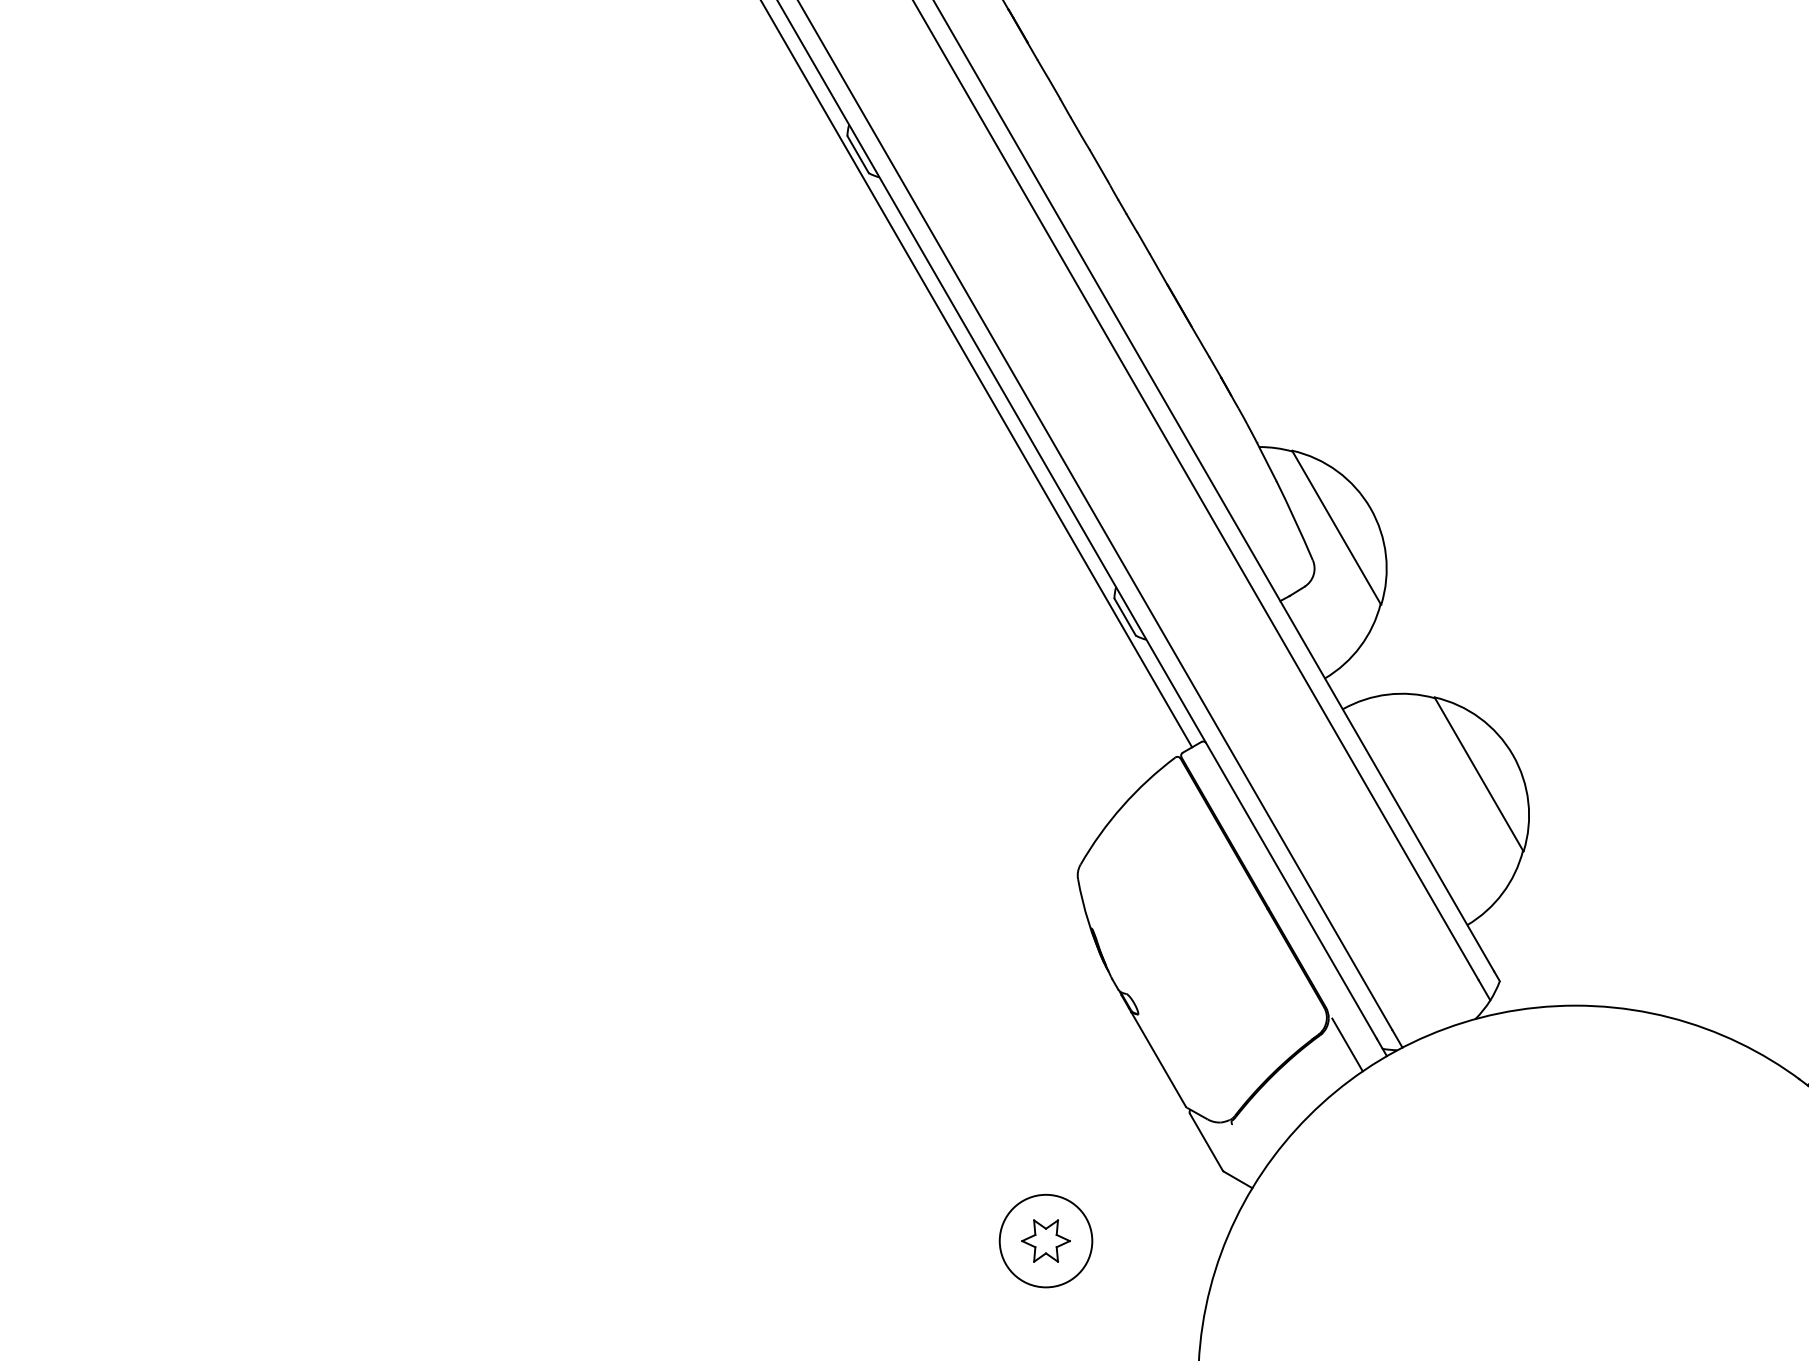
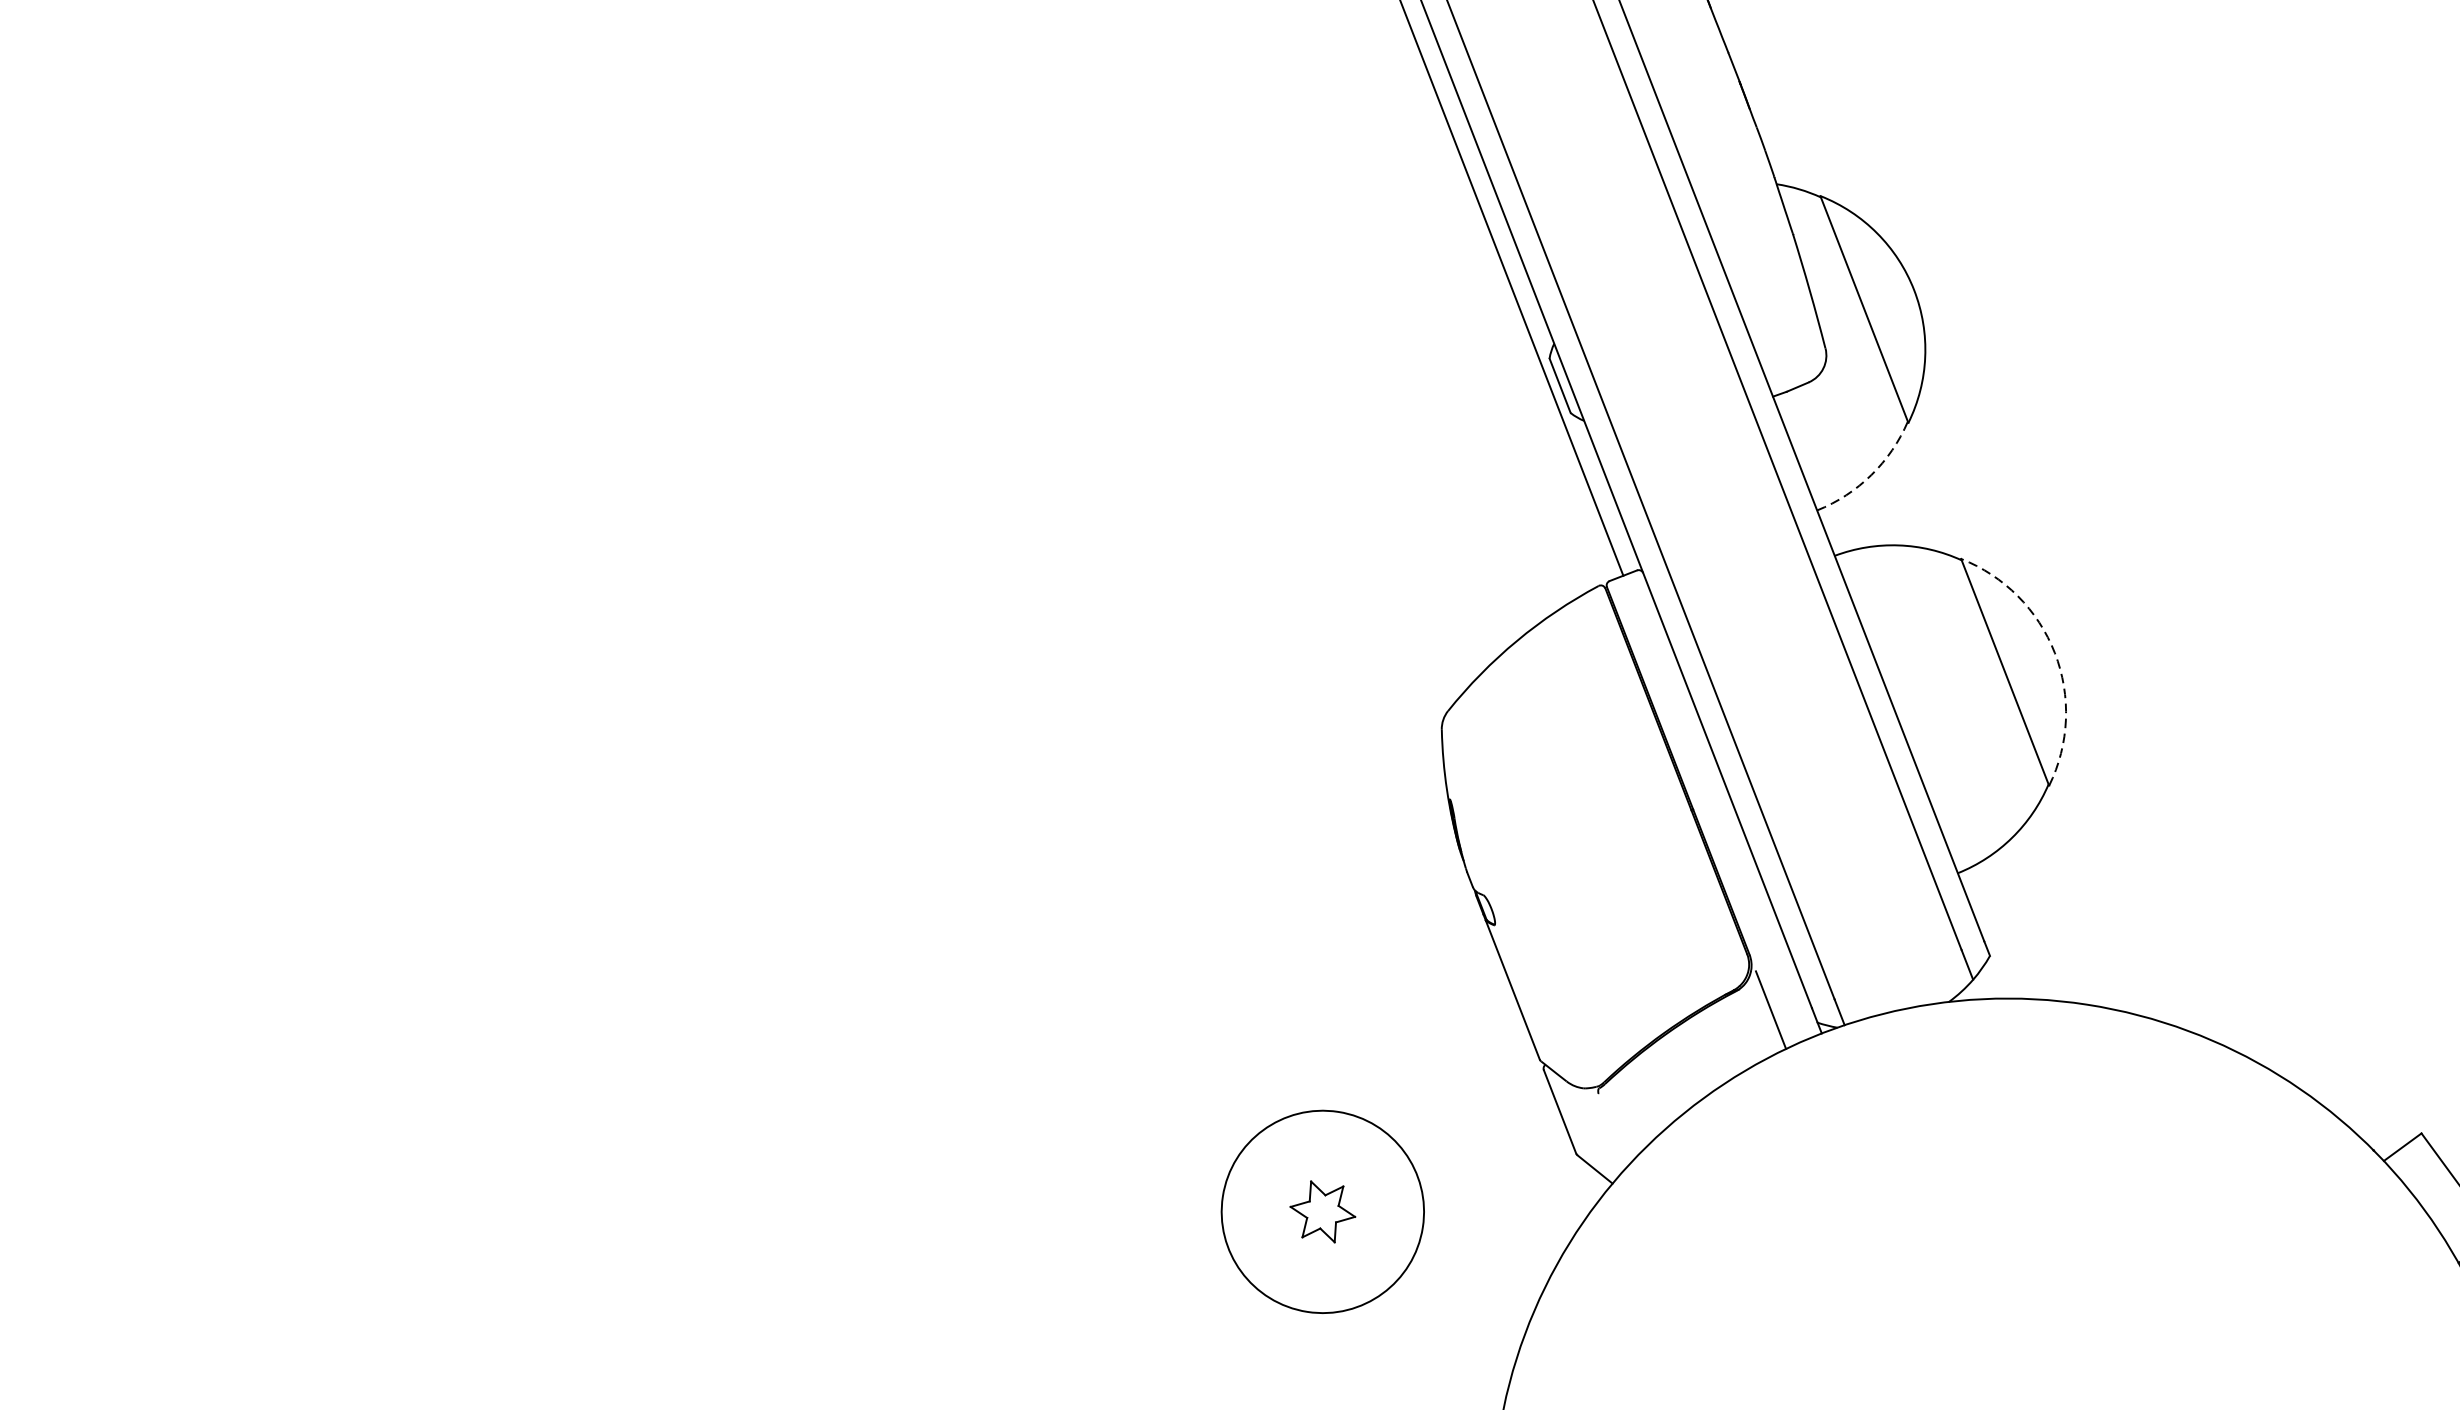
arc: (1360, 646) -> (1871, 474), solid -> dashed
arc: (1512, 754) -> (2054, 652), solid -> dashed
circle: (1045, 1240) -> (1322, 1210), size x1.6

